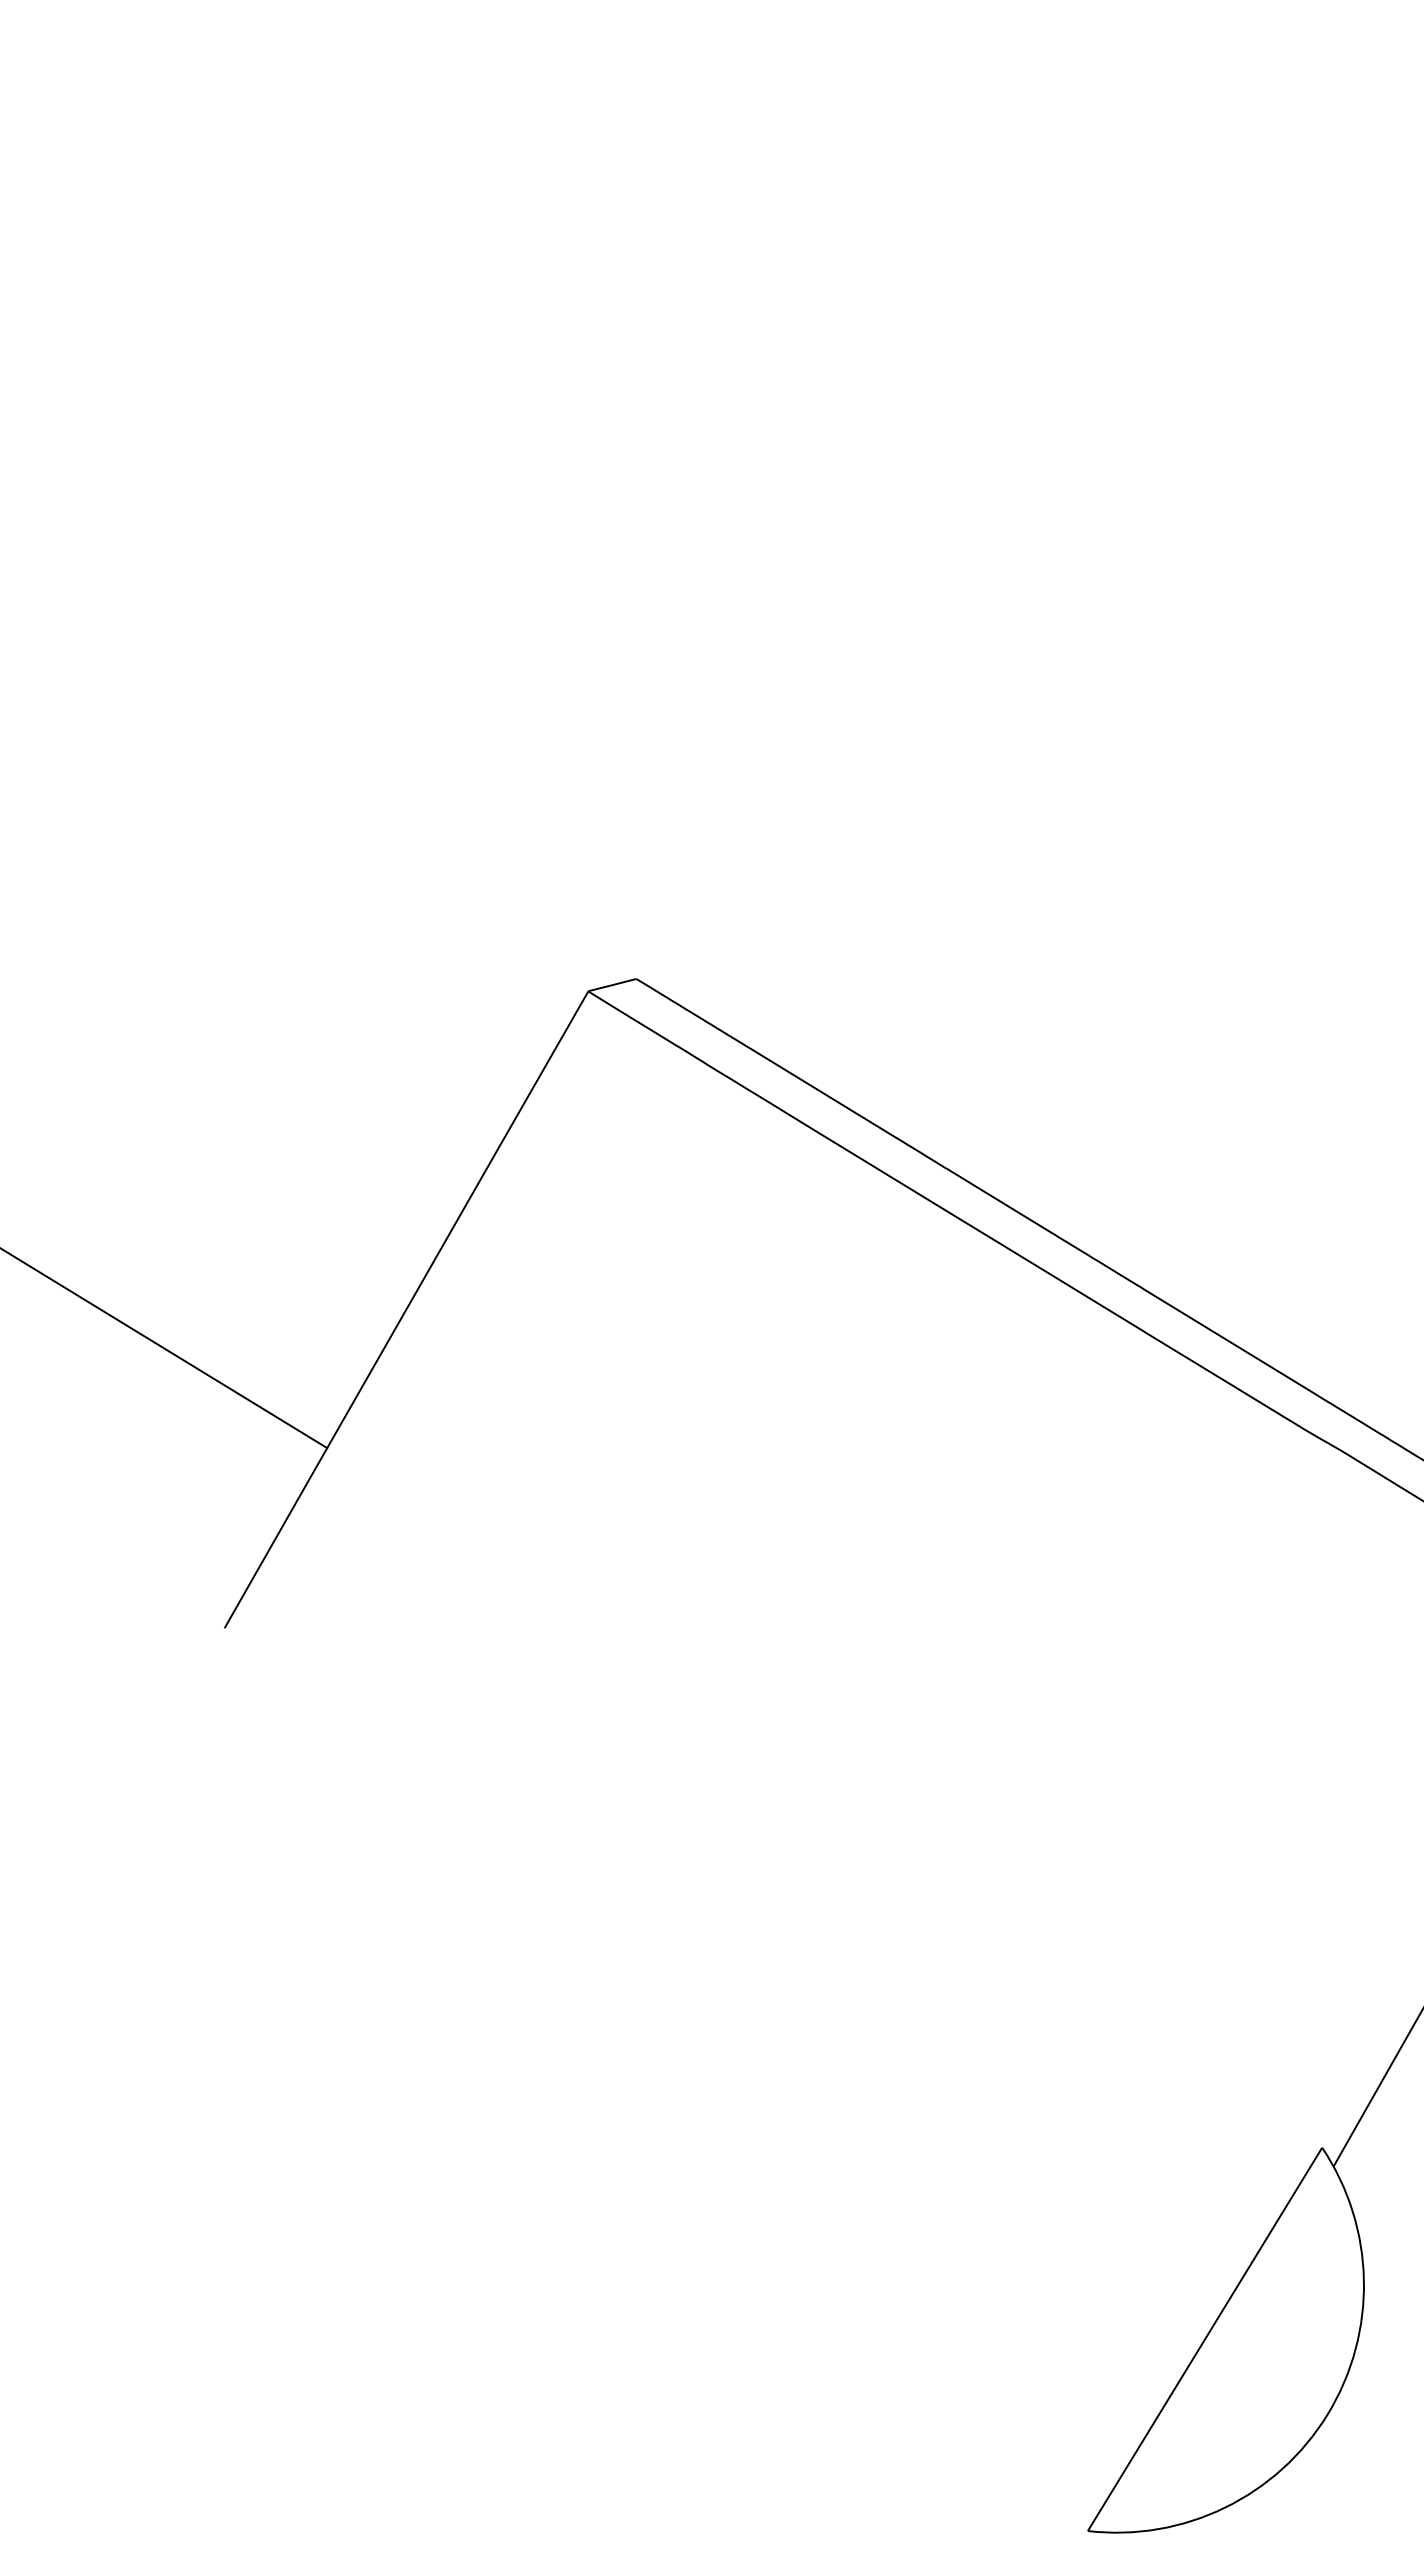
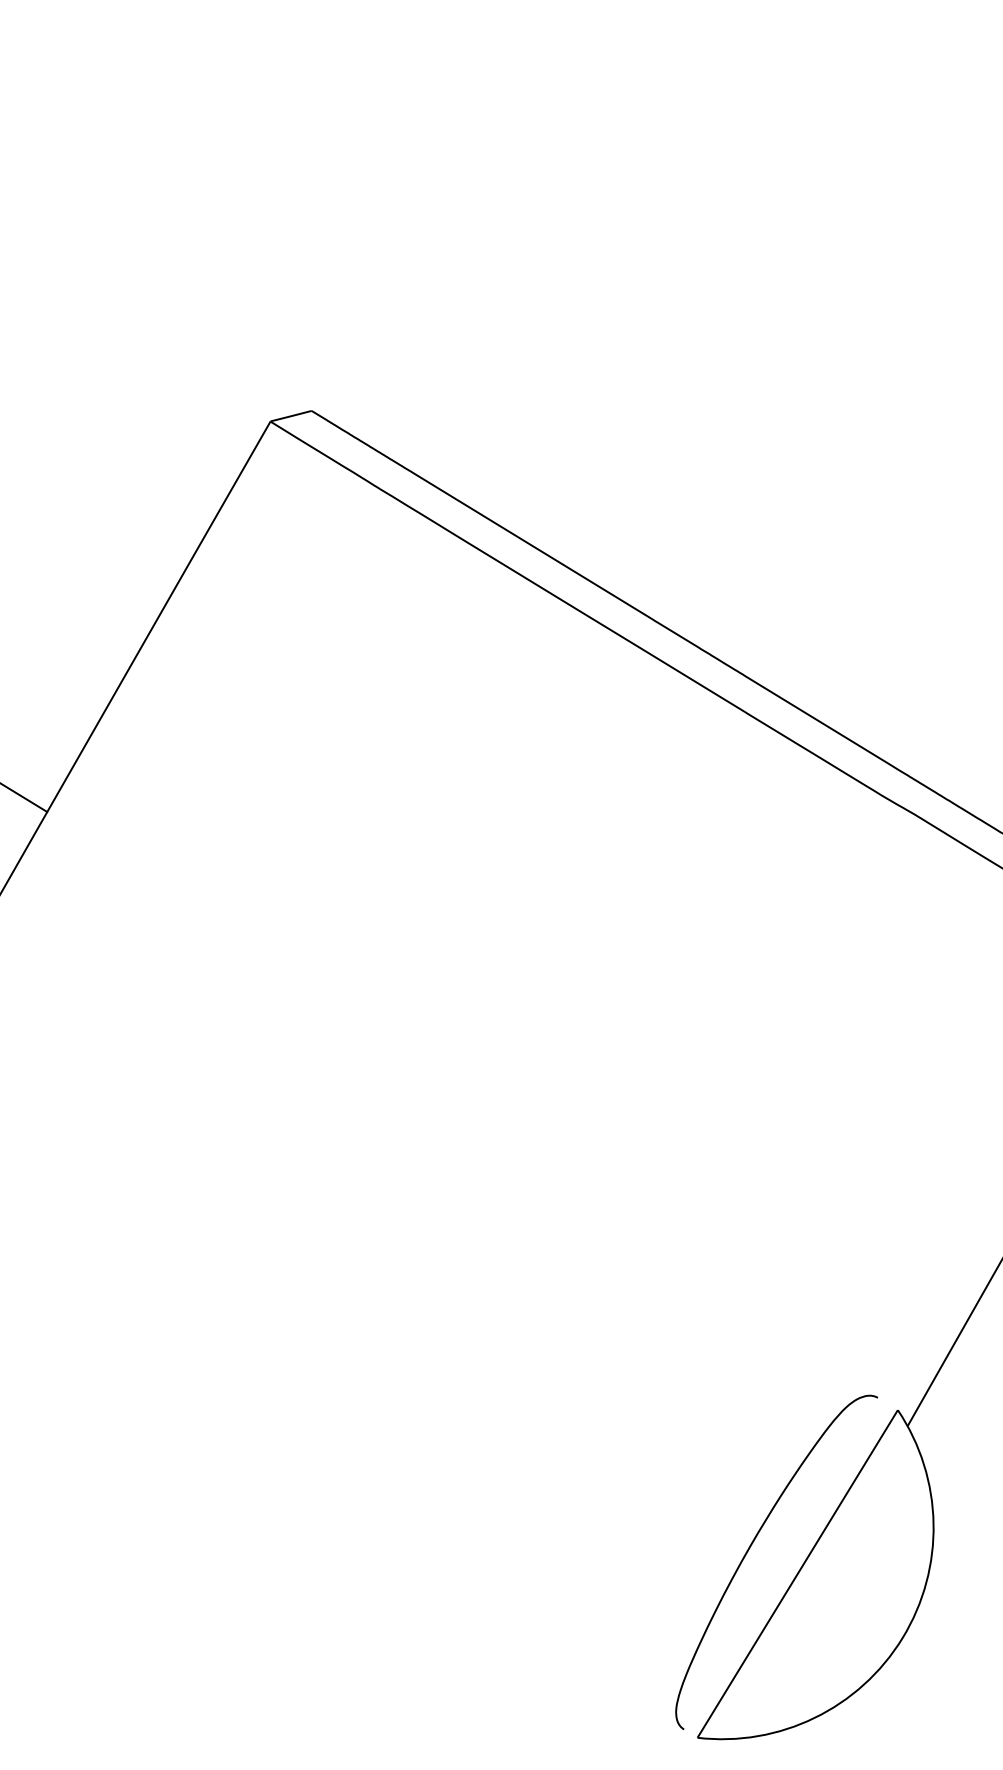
curve: (1149, 2309) -> (750, 1548), added

